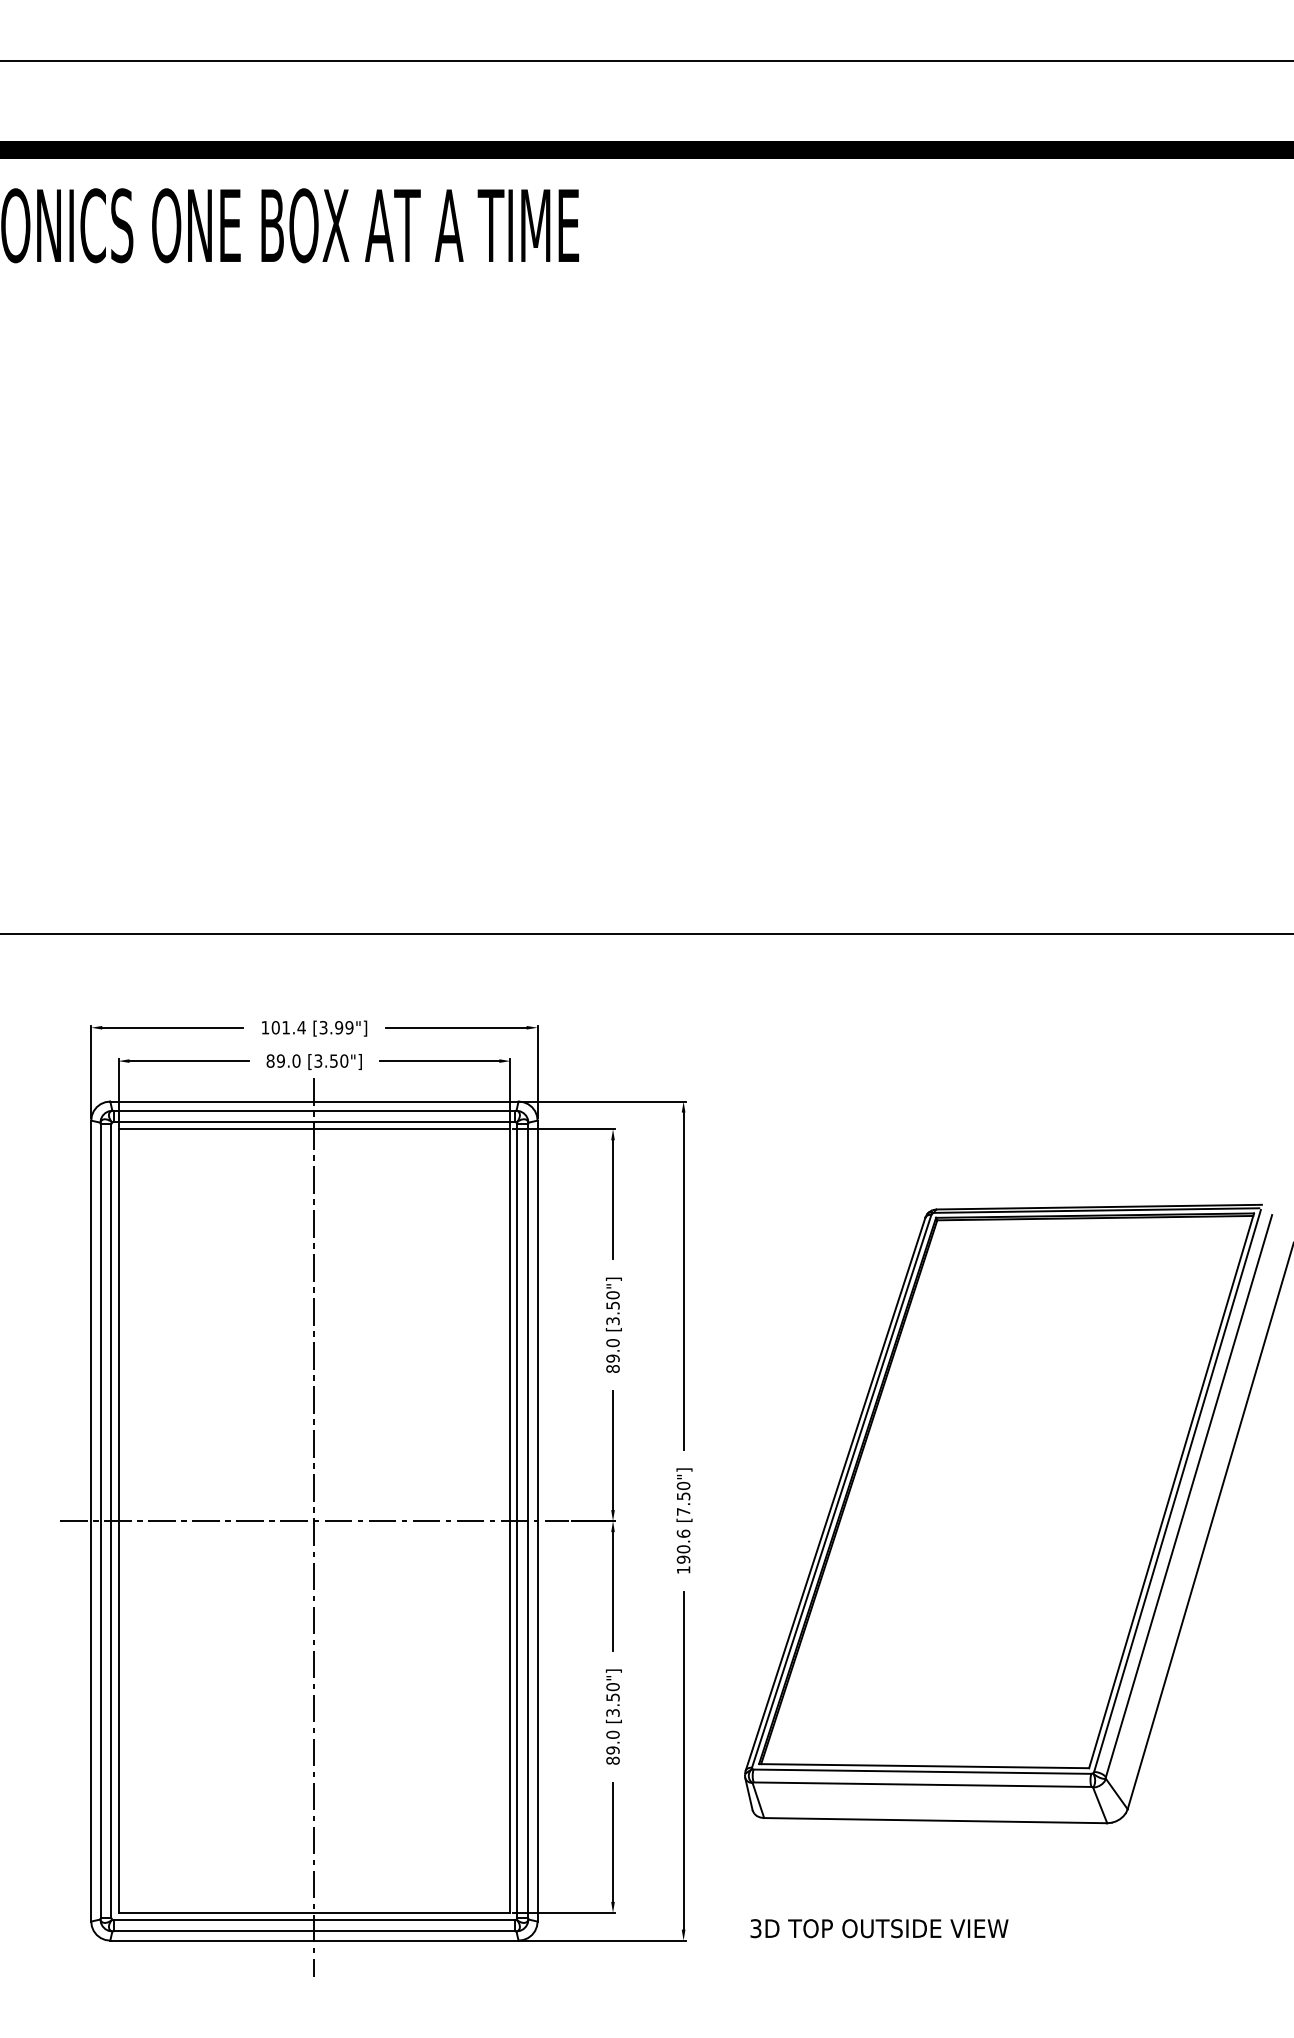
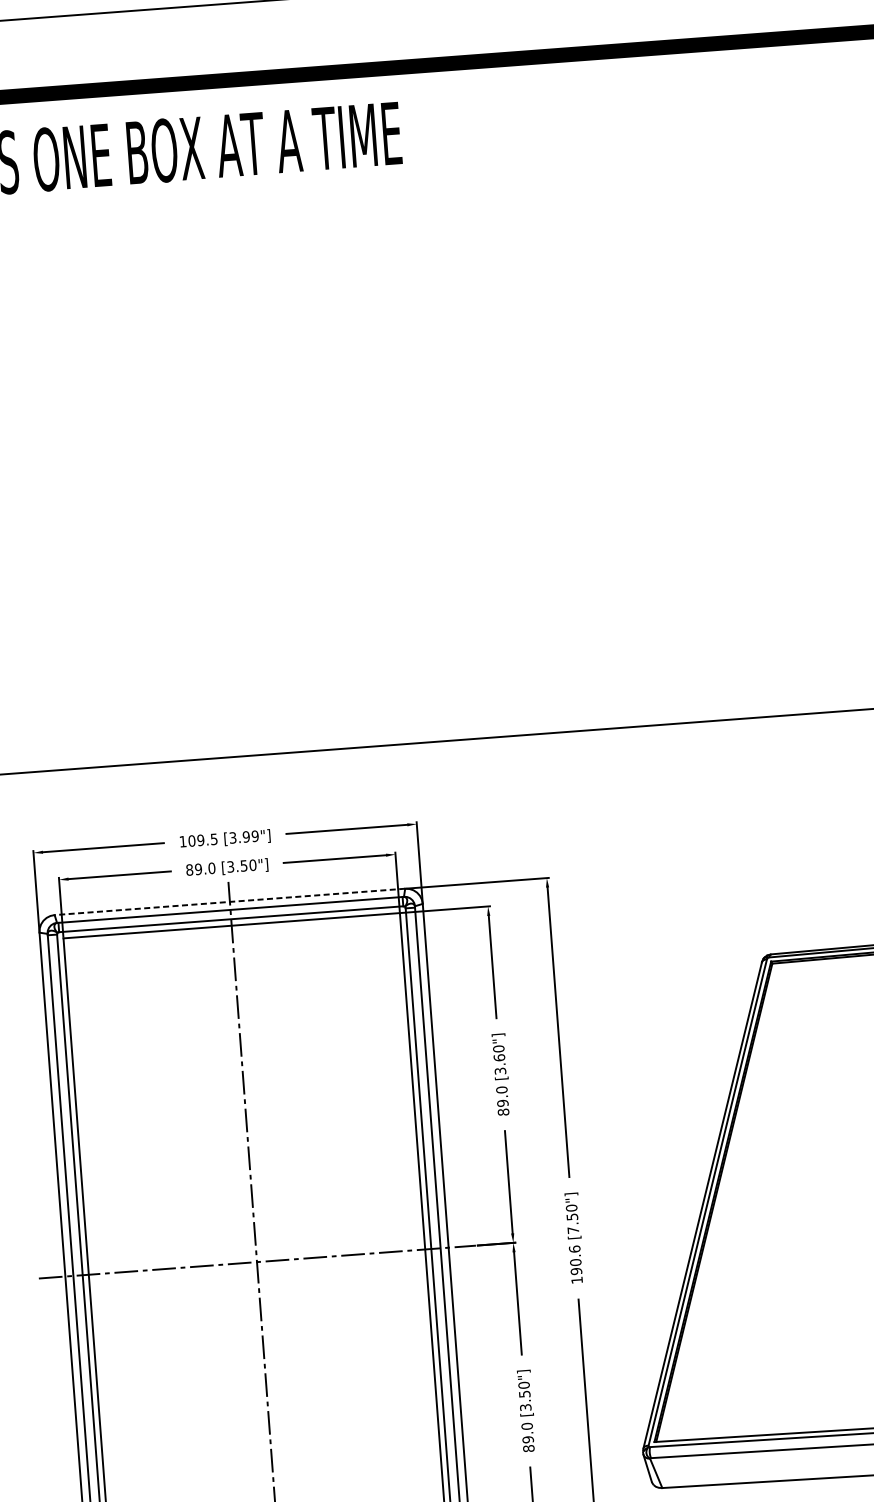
text: (293, 1027) -> (207, 839), 101.4 -> 109.5
line: (313, 1101) -> (229, 901), solid -> dashed
text: (612, 1305) -> (499, 1057), [3.50"] -> [3.60"]

